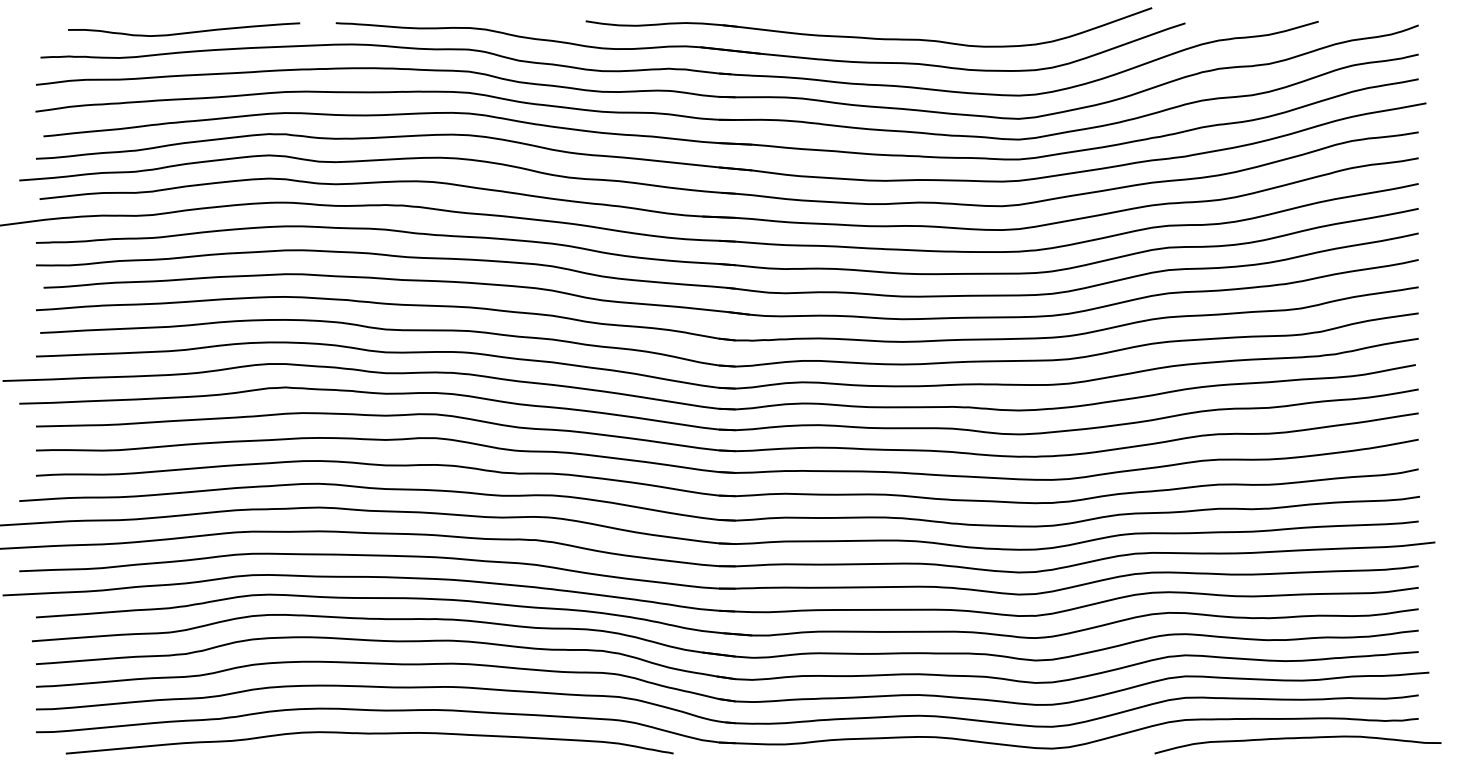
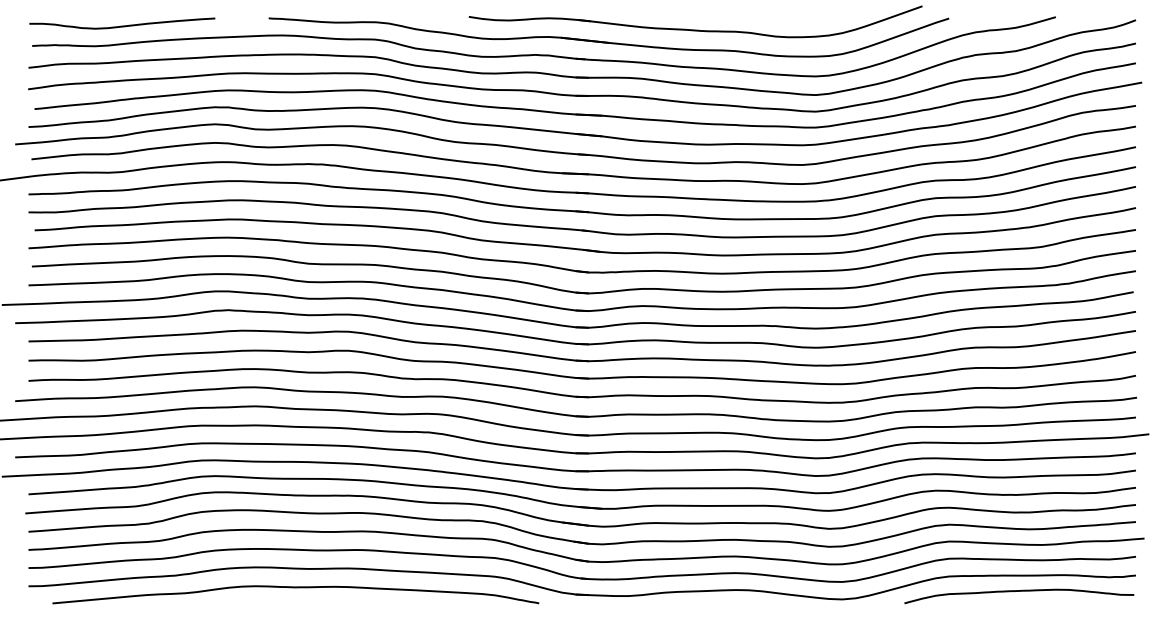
curve: (184, 32) -> (122, 25), moved
curve: (1294, 739) -> (1016, 592), moved

